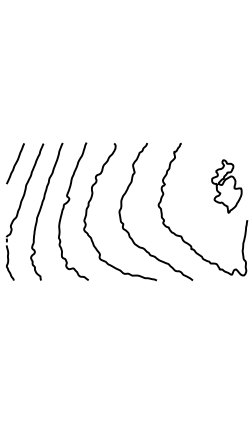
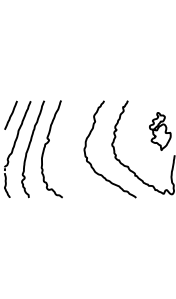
curve: (91, 200) -> (64, 141), removed

